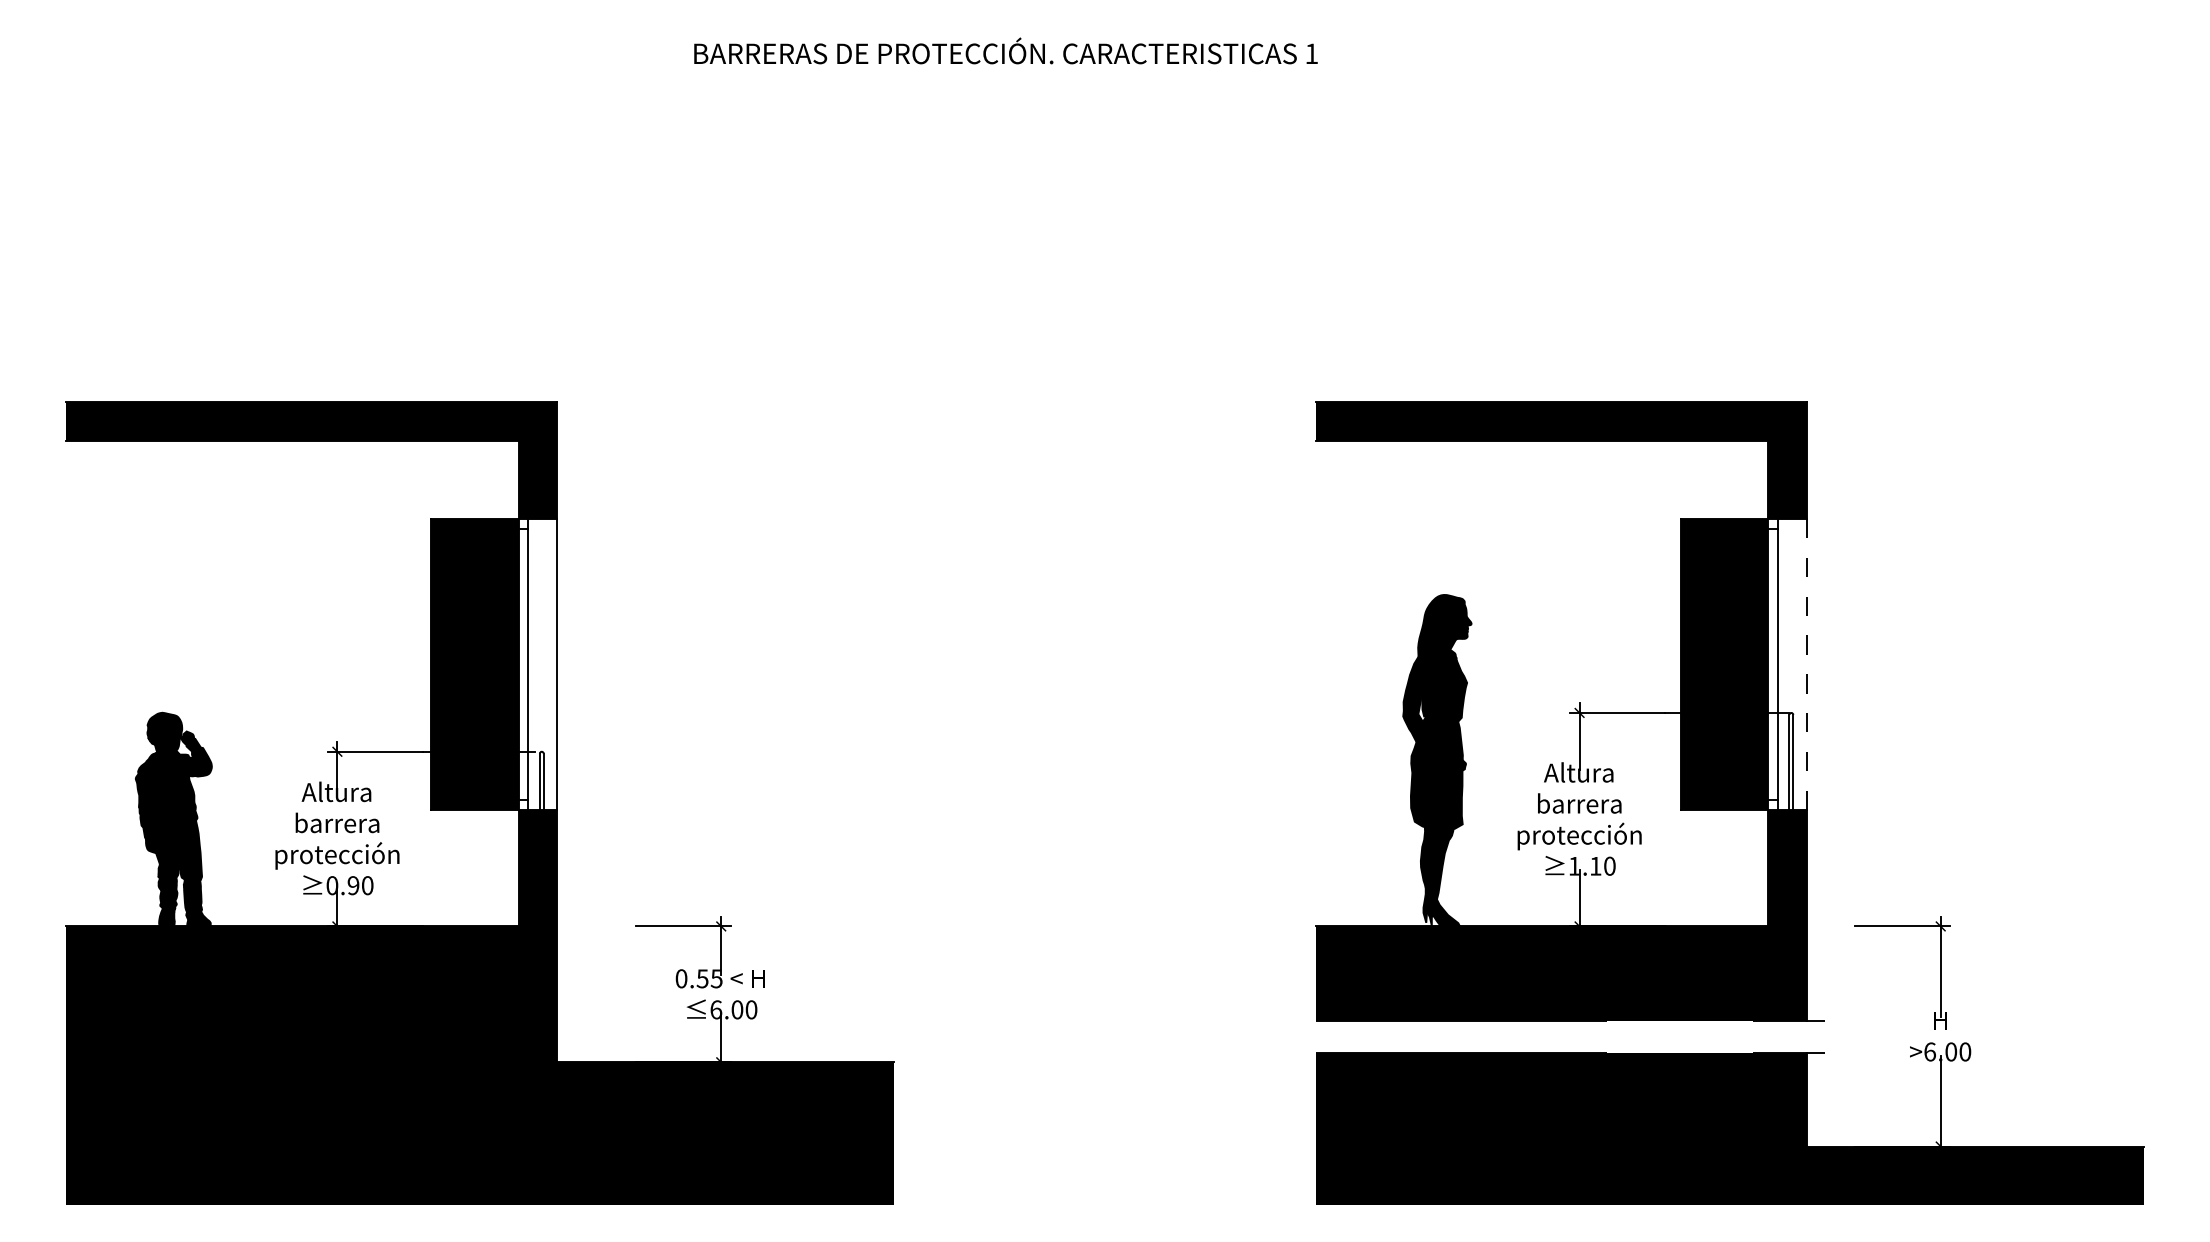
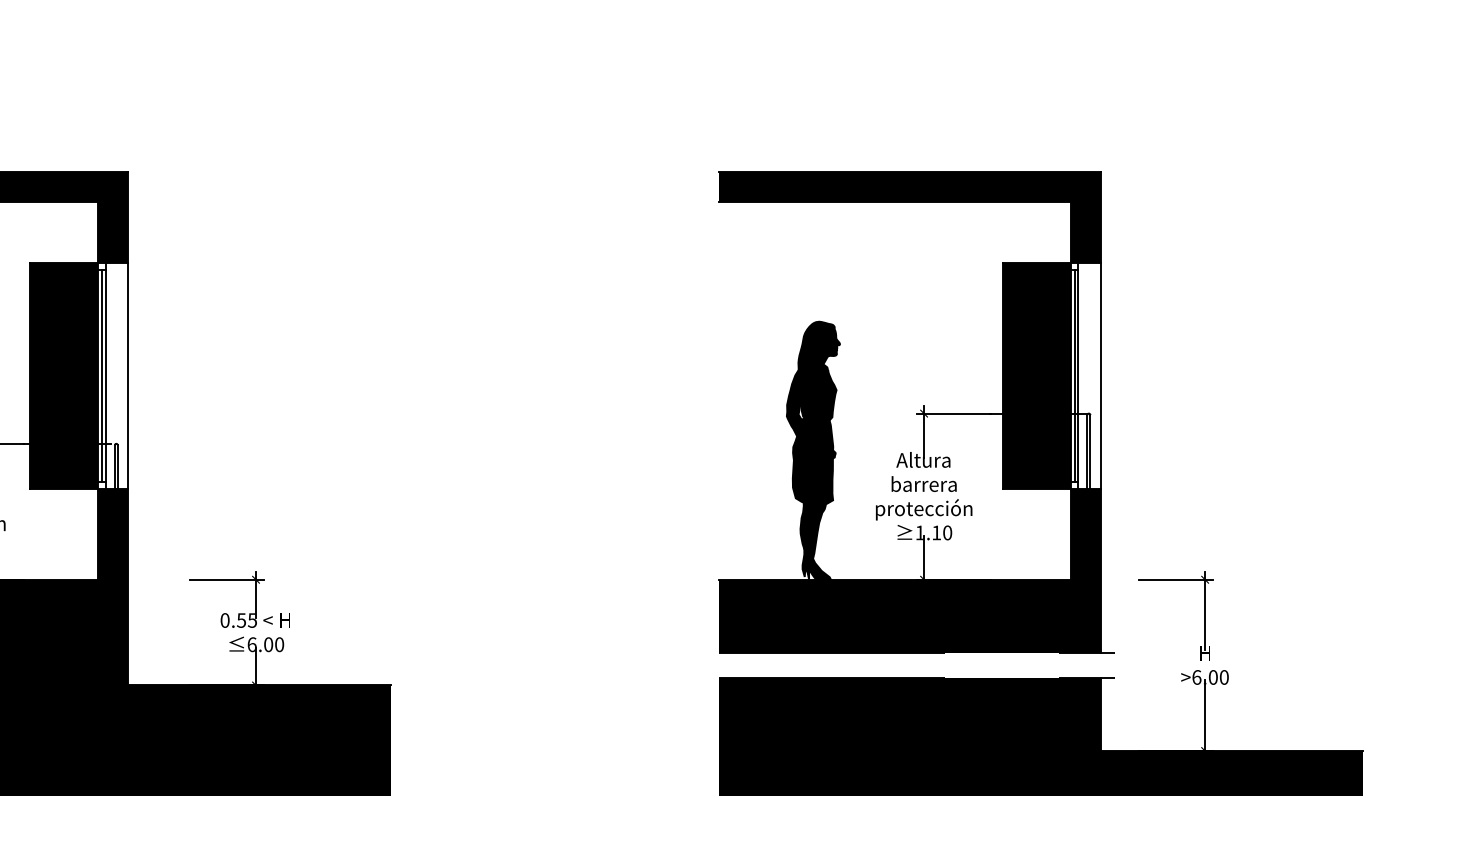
line: (523, 664) -> (102, 375), added
line: (1772, 664) -> (1074, 375), added
line: (1806, 664) -> (1100, 375), dashed -> solid

